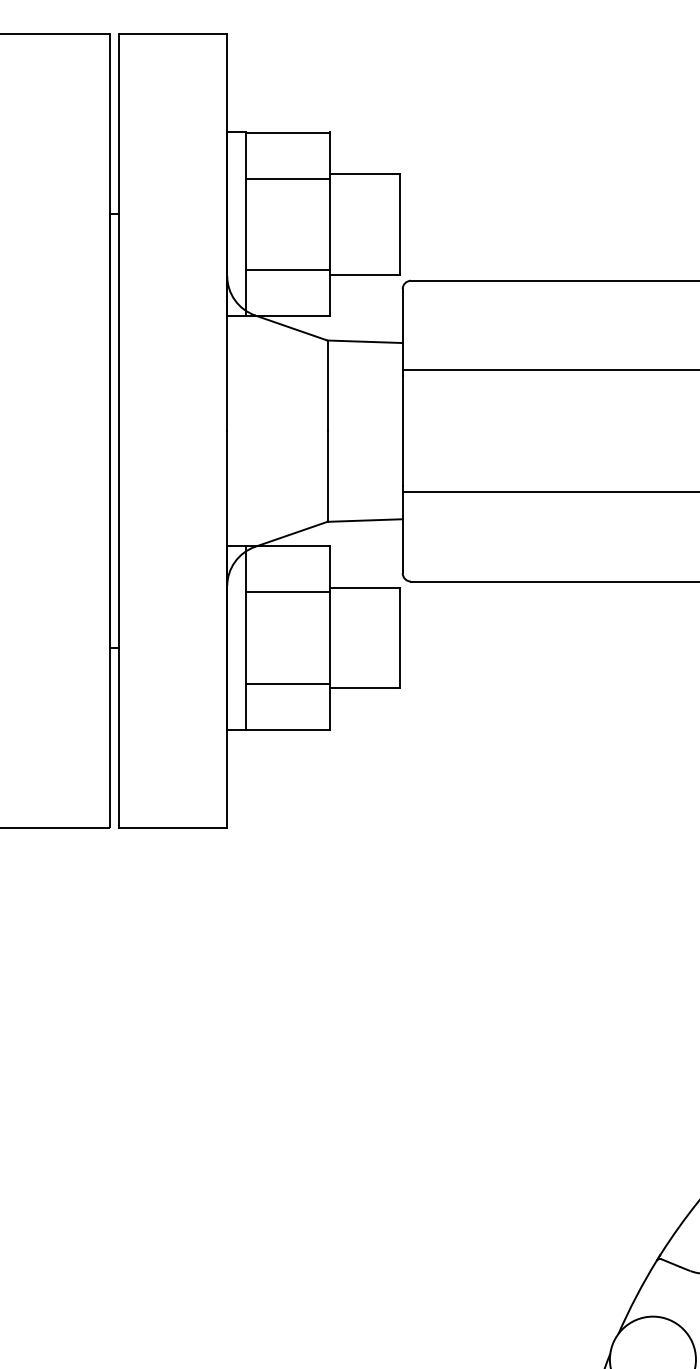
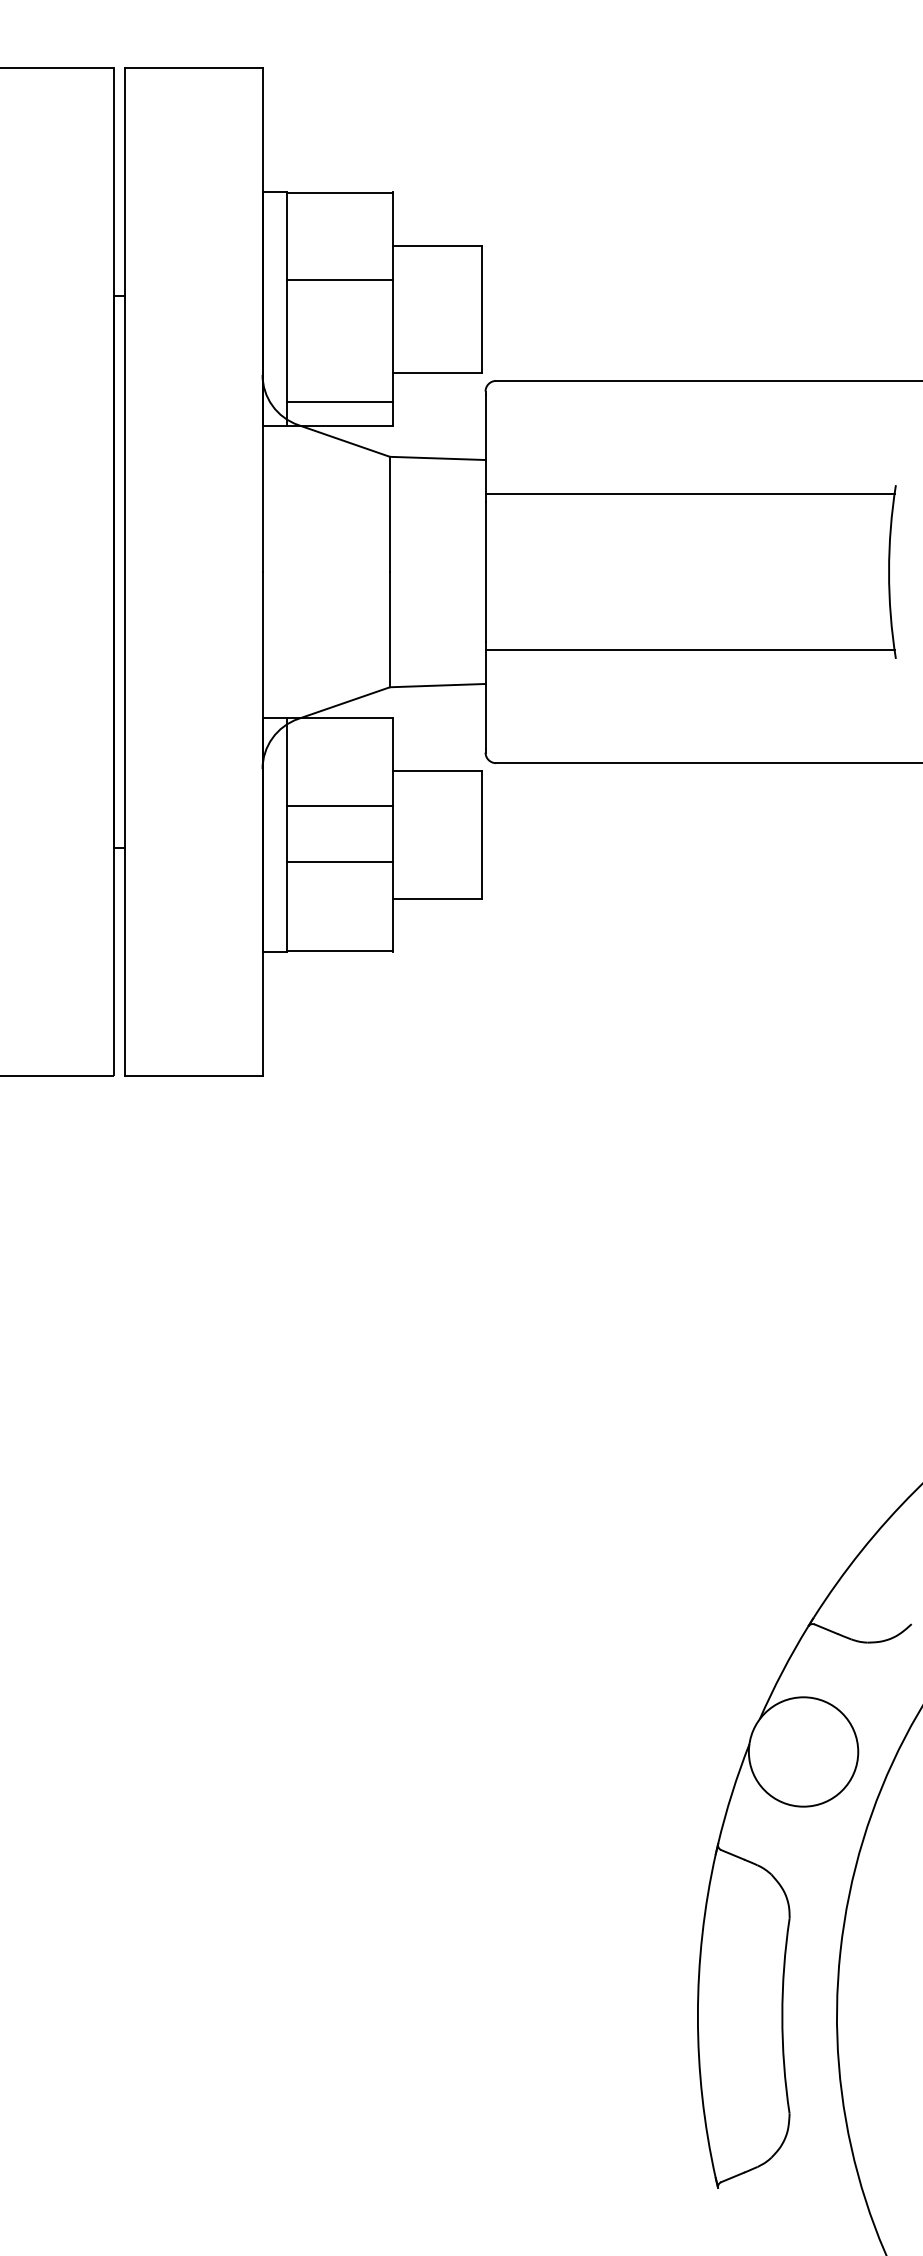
line: (287, 178) -> (339, 279), moved
line: (287, 270) -> (339, 402), moved
line: (287, 592) -> (339, 805), moved
line: (287, 684) -> (339, 862), moved

